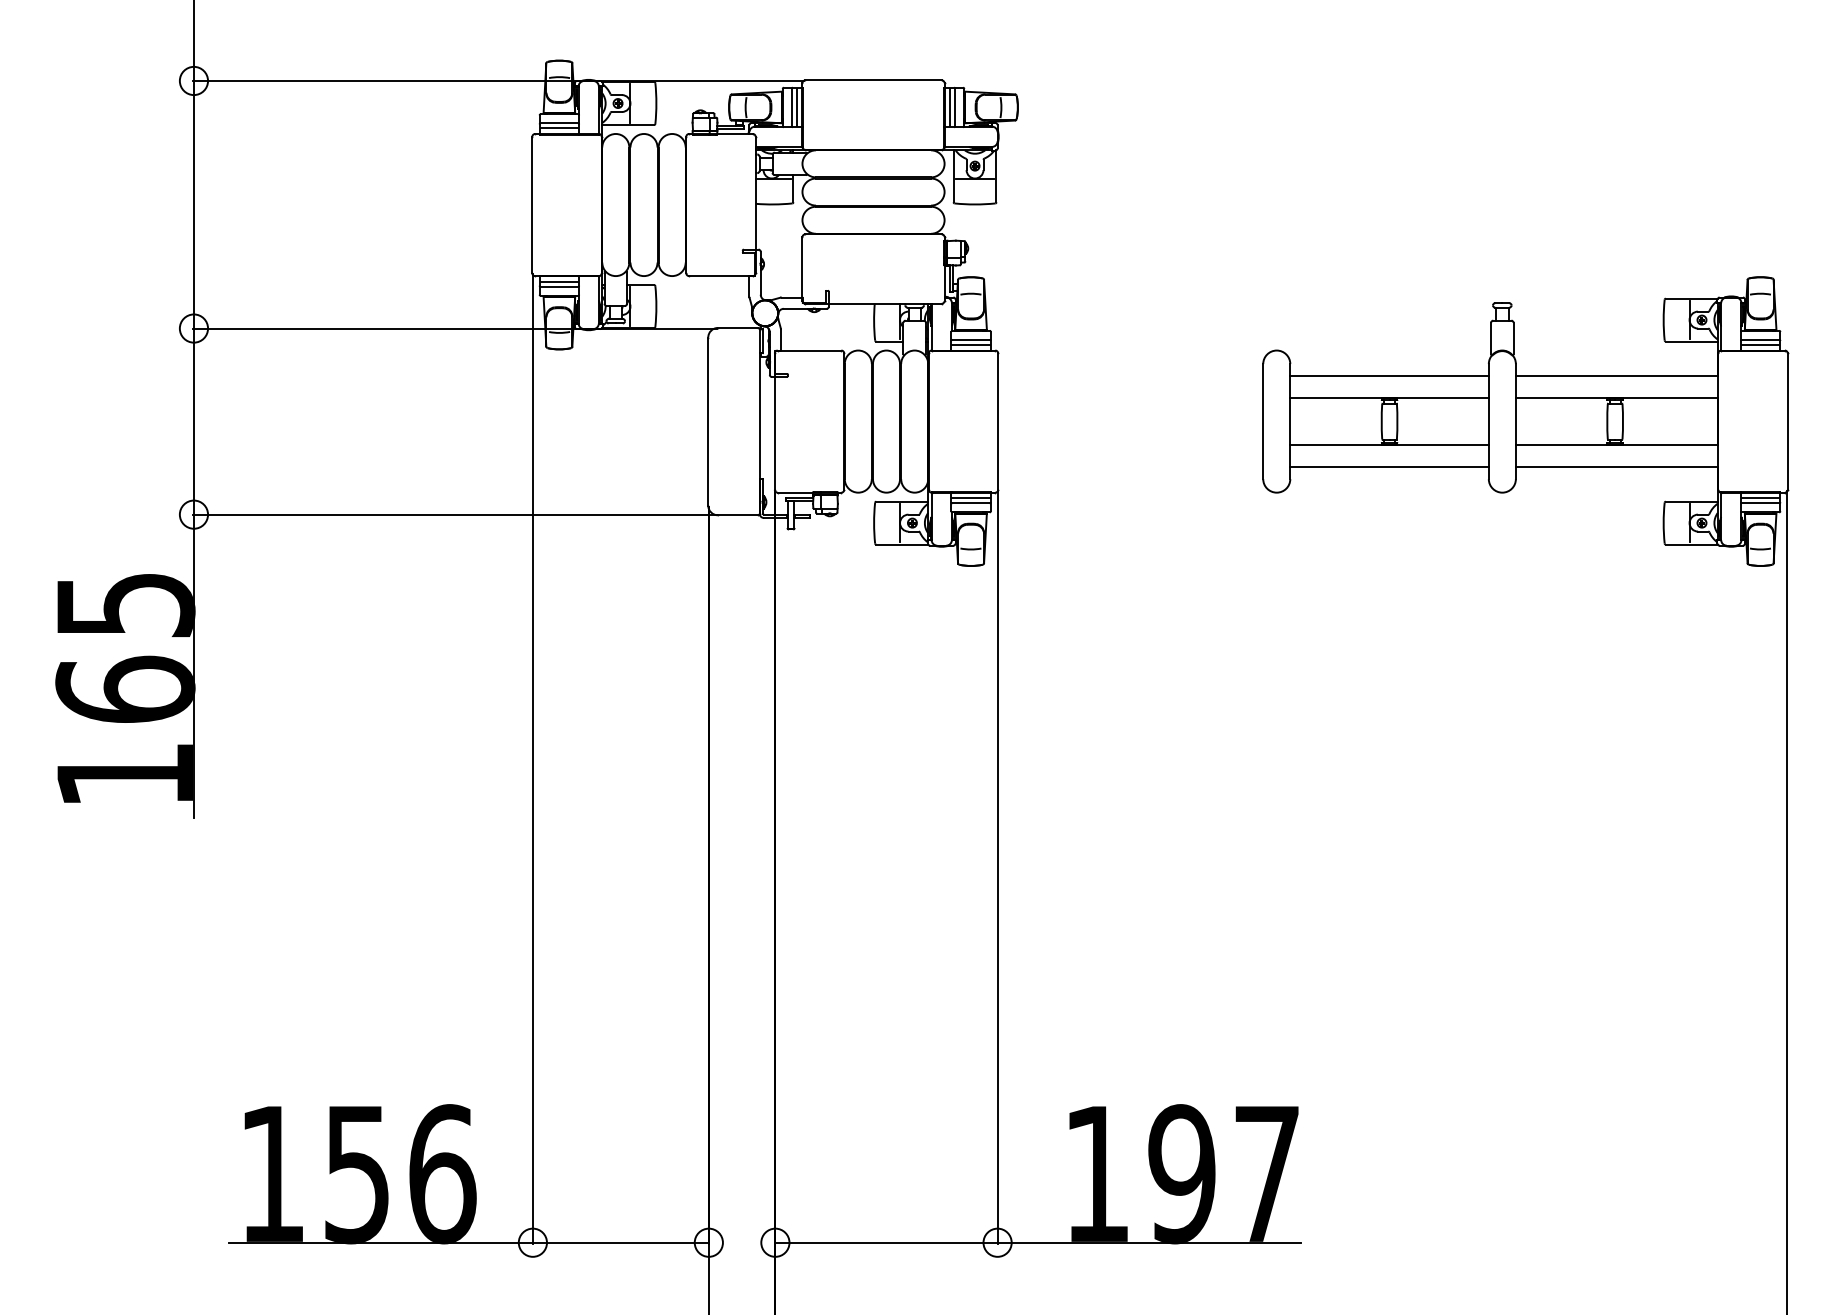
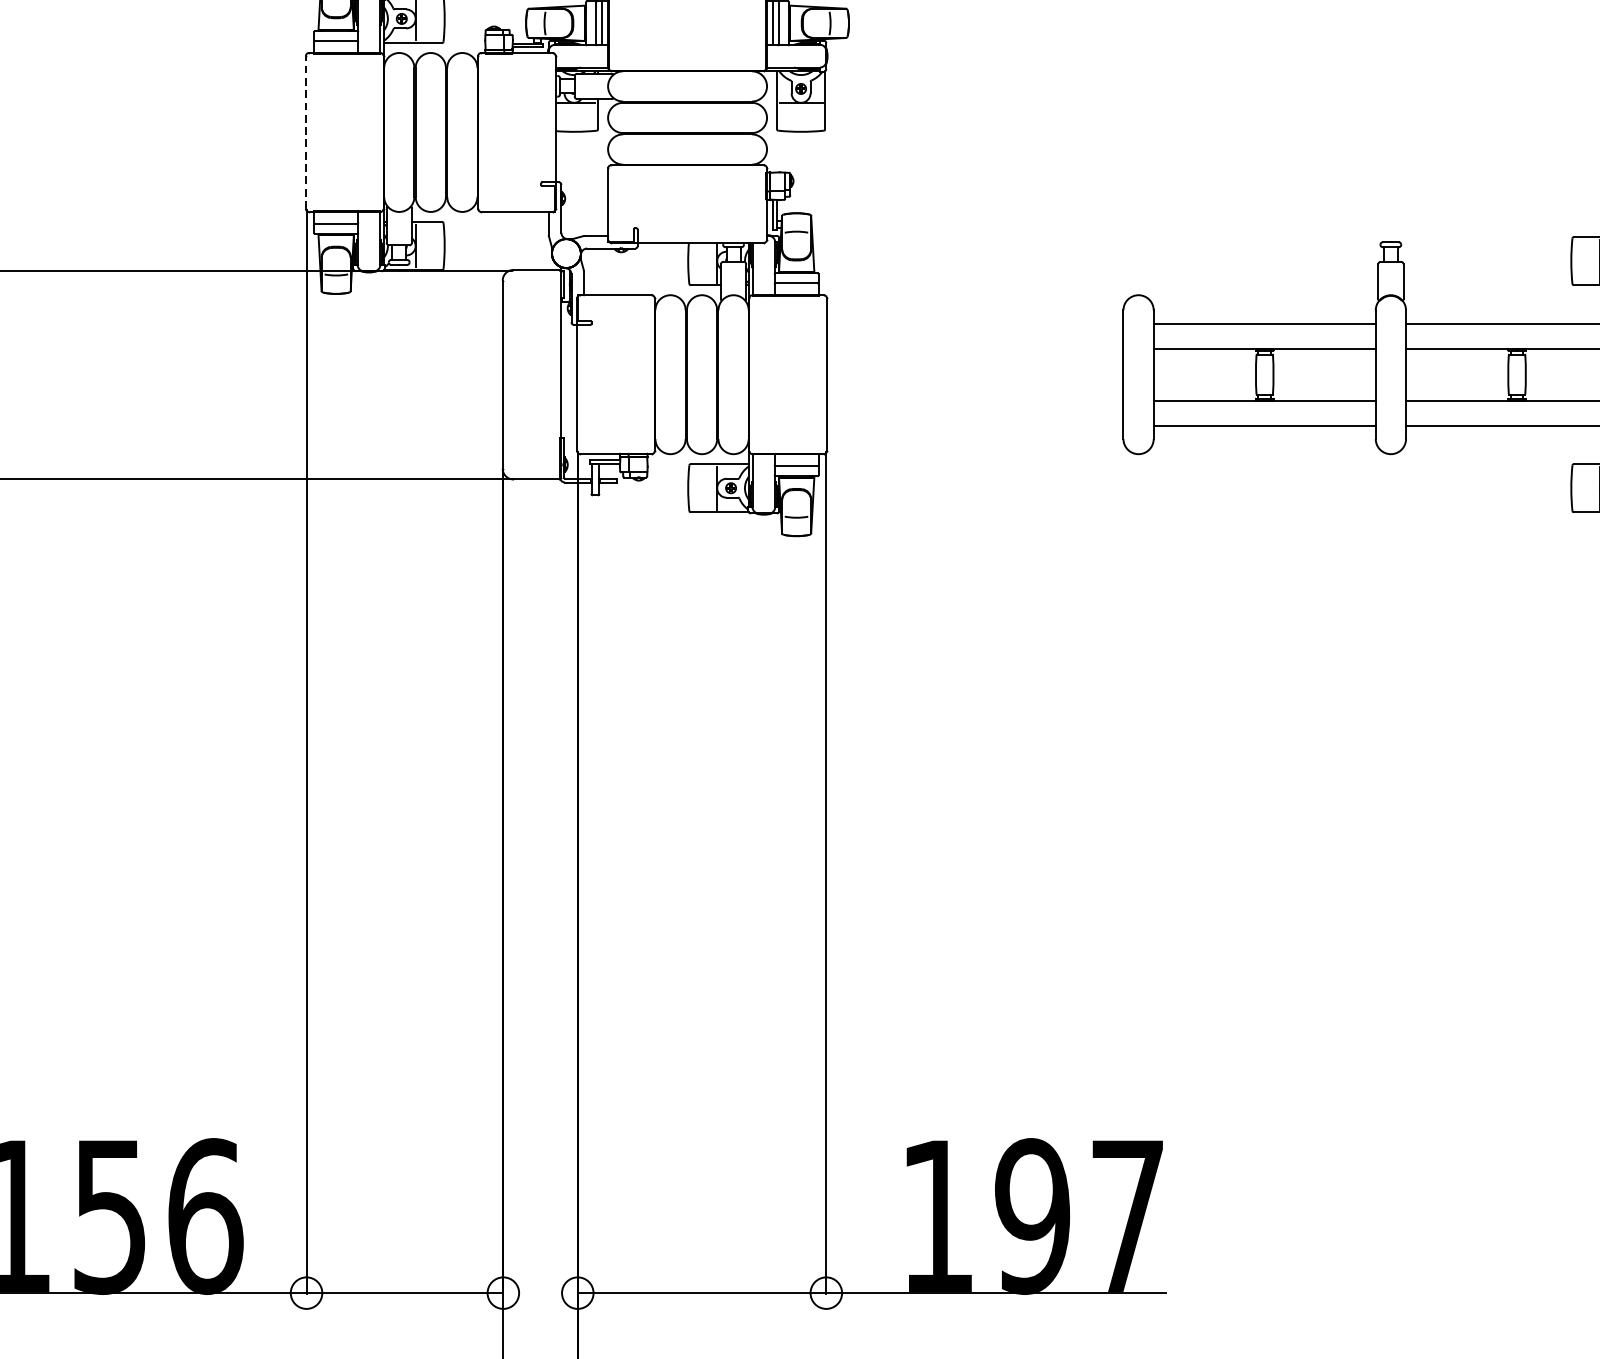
line: (559, 128) -> (336, 46), removed
line: (532, 204) -> (306, 131), solid -> dashed
line: (559, 281) -> (336, 217), removed
line: (970, 344) -> (796, 288), removed
line: (970, 498) -> (796, 460), removed

